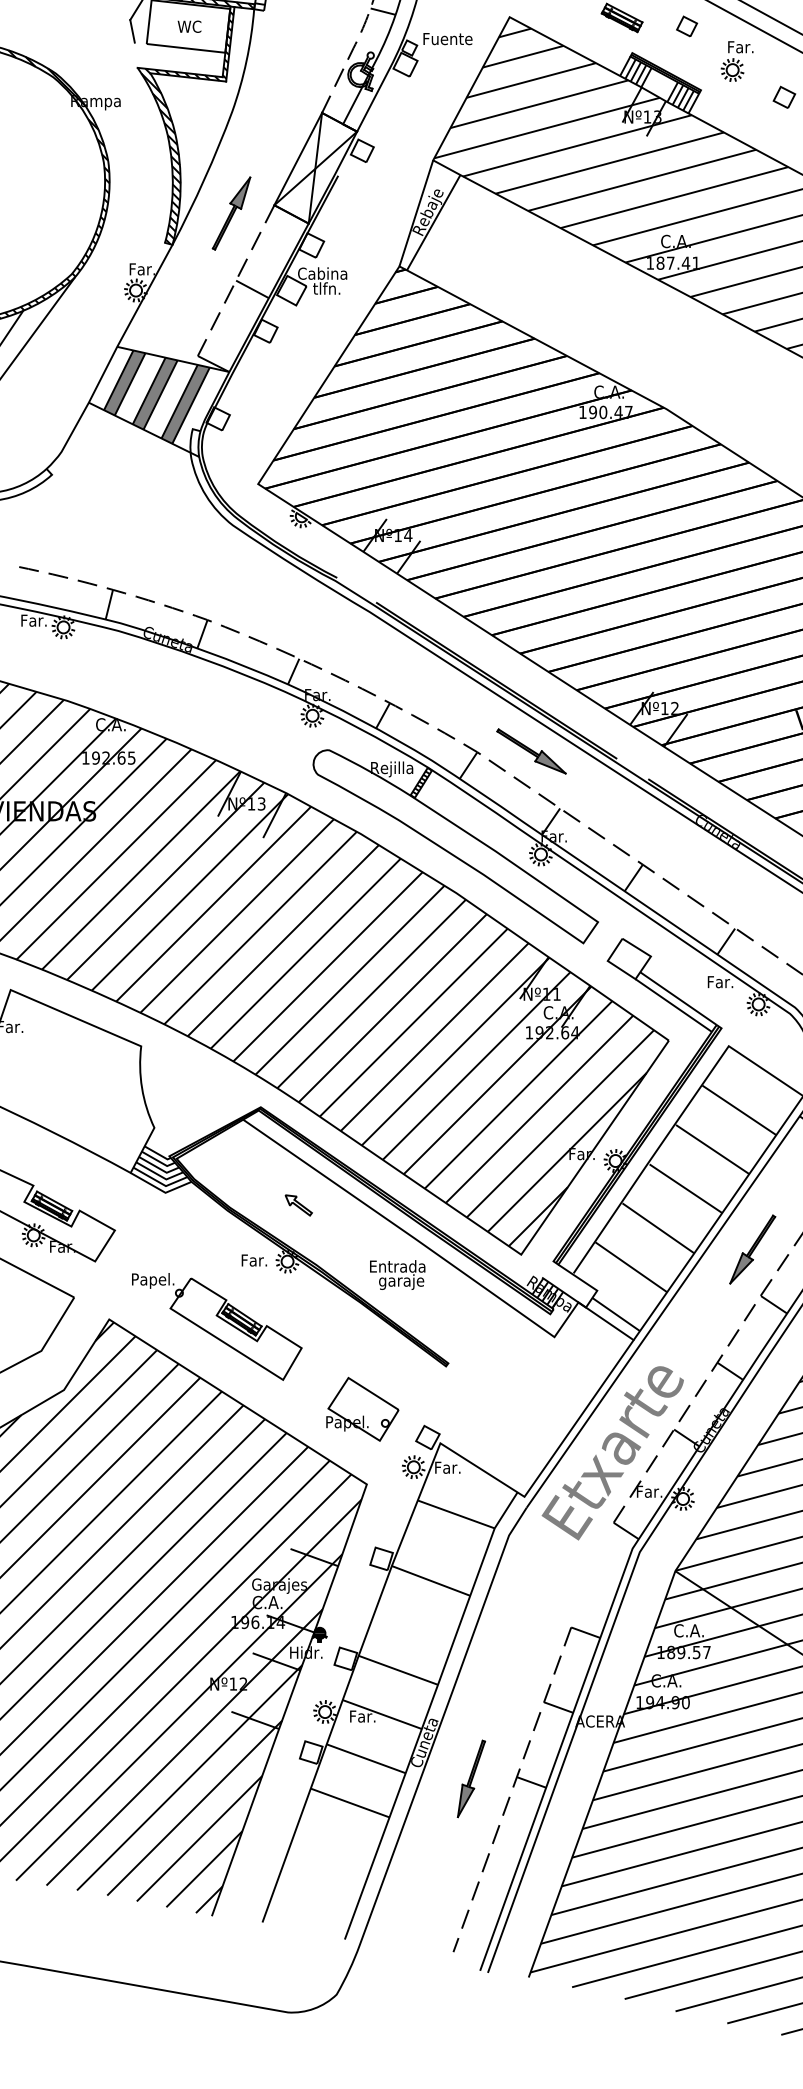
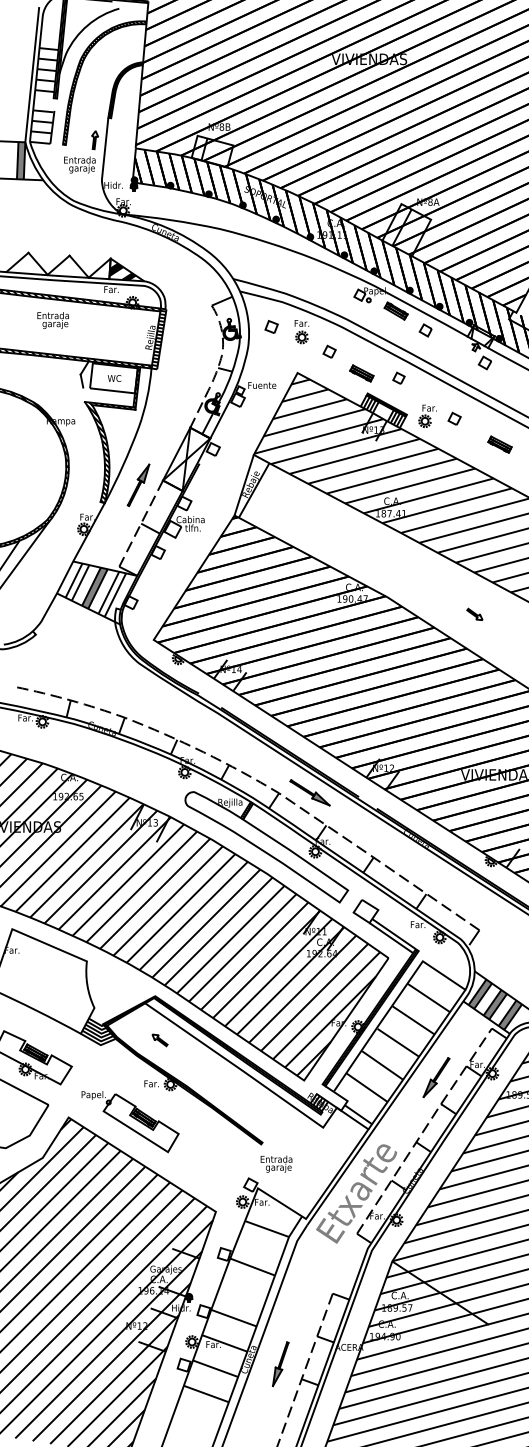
part: (736, 60) -> (427, 415), moved
fill: (124, 381) -> (77, 581), removed
fill: (185, 402) -> (112, 593), removed
part: (297, 1205) -> (159, 1040), moved
text: (397, 1273) -> (276, 1163), moved
part: (362, 1408) -> (213, 1168), removed
part: (471, 1779) -> (280, 1364), moved

